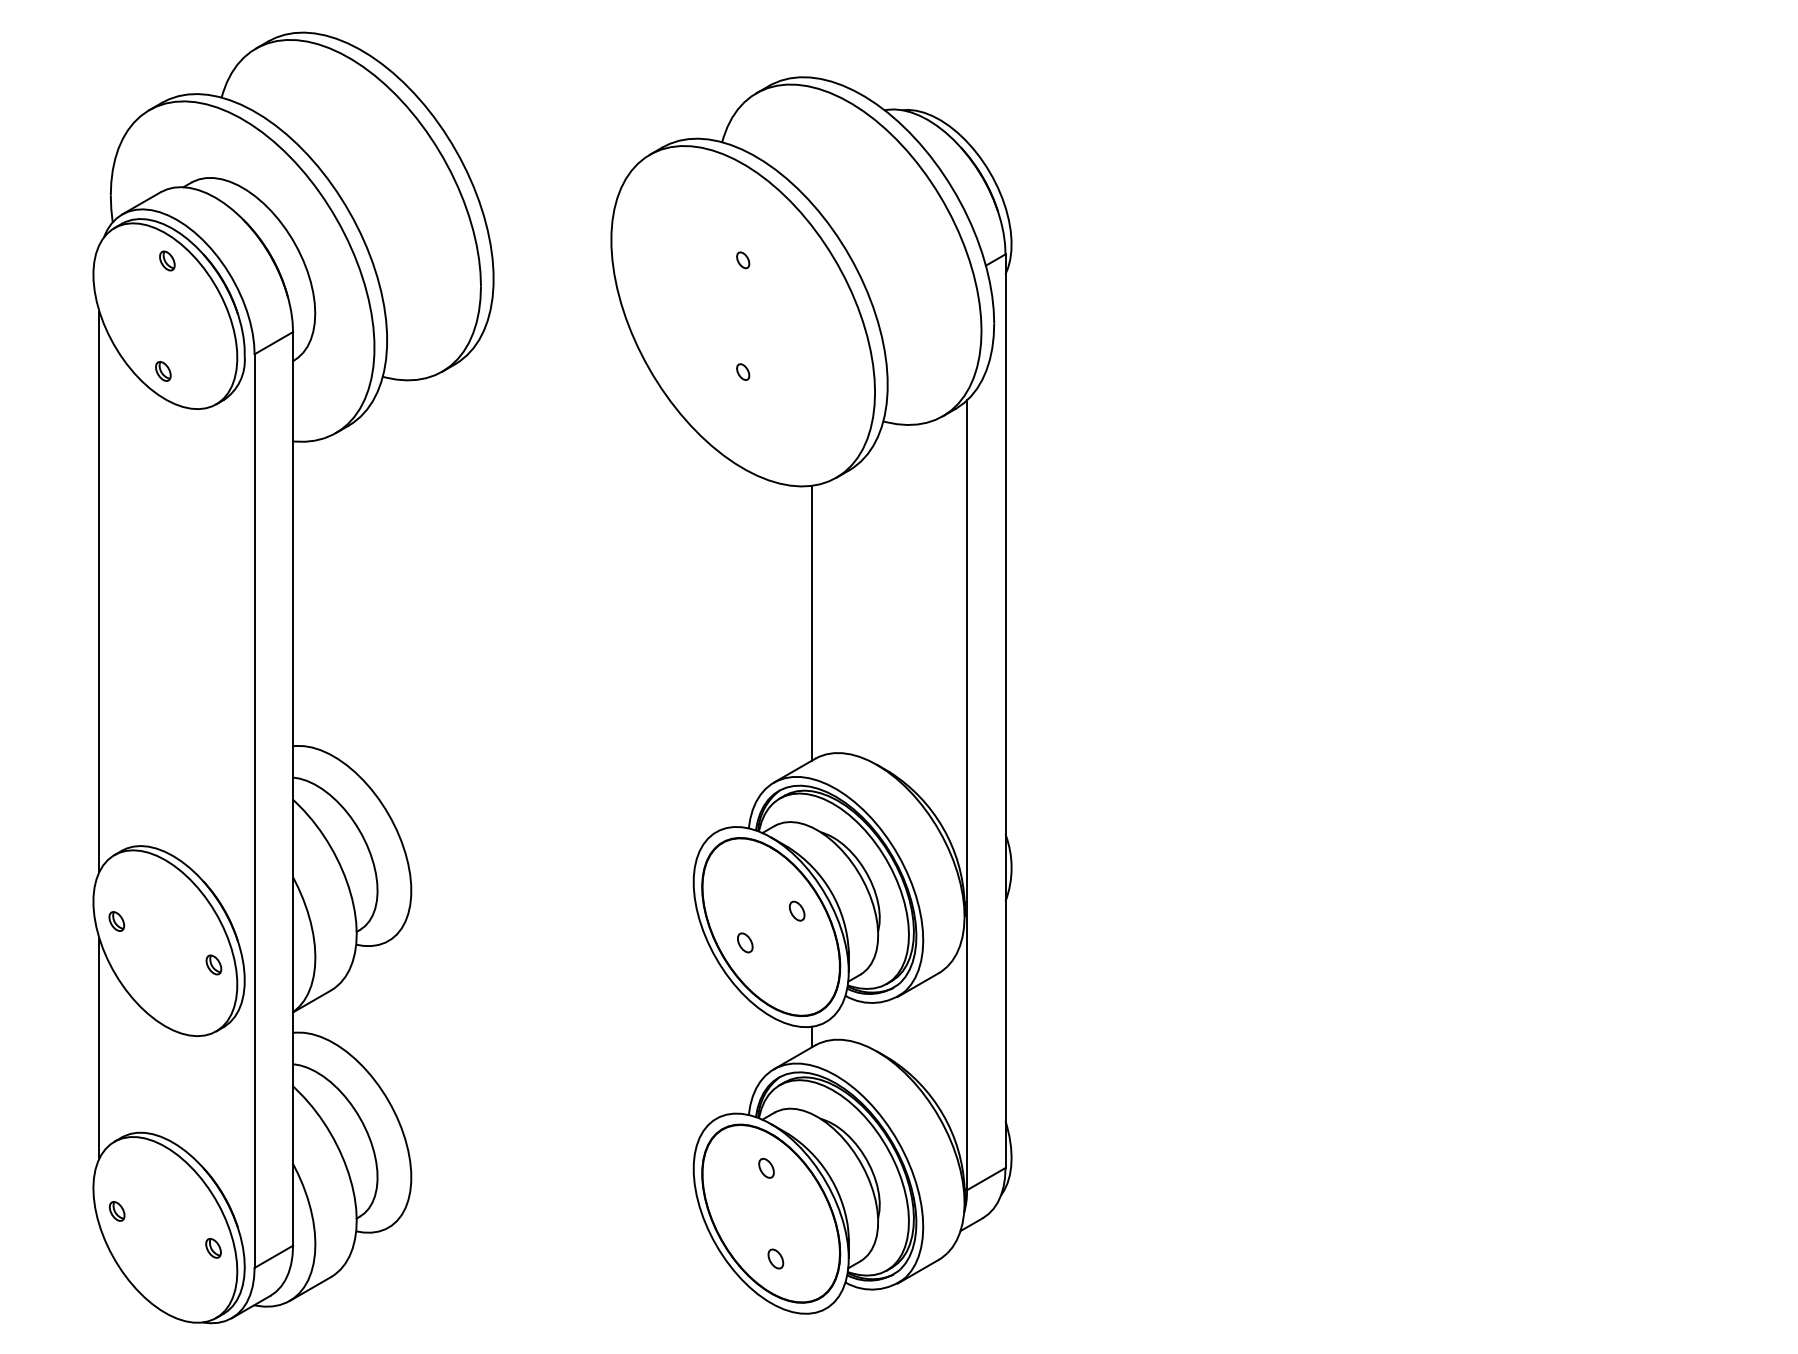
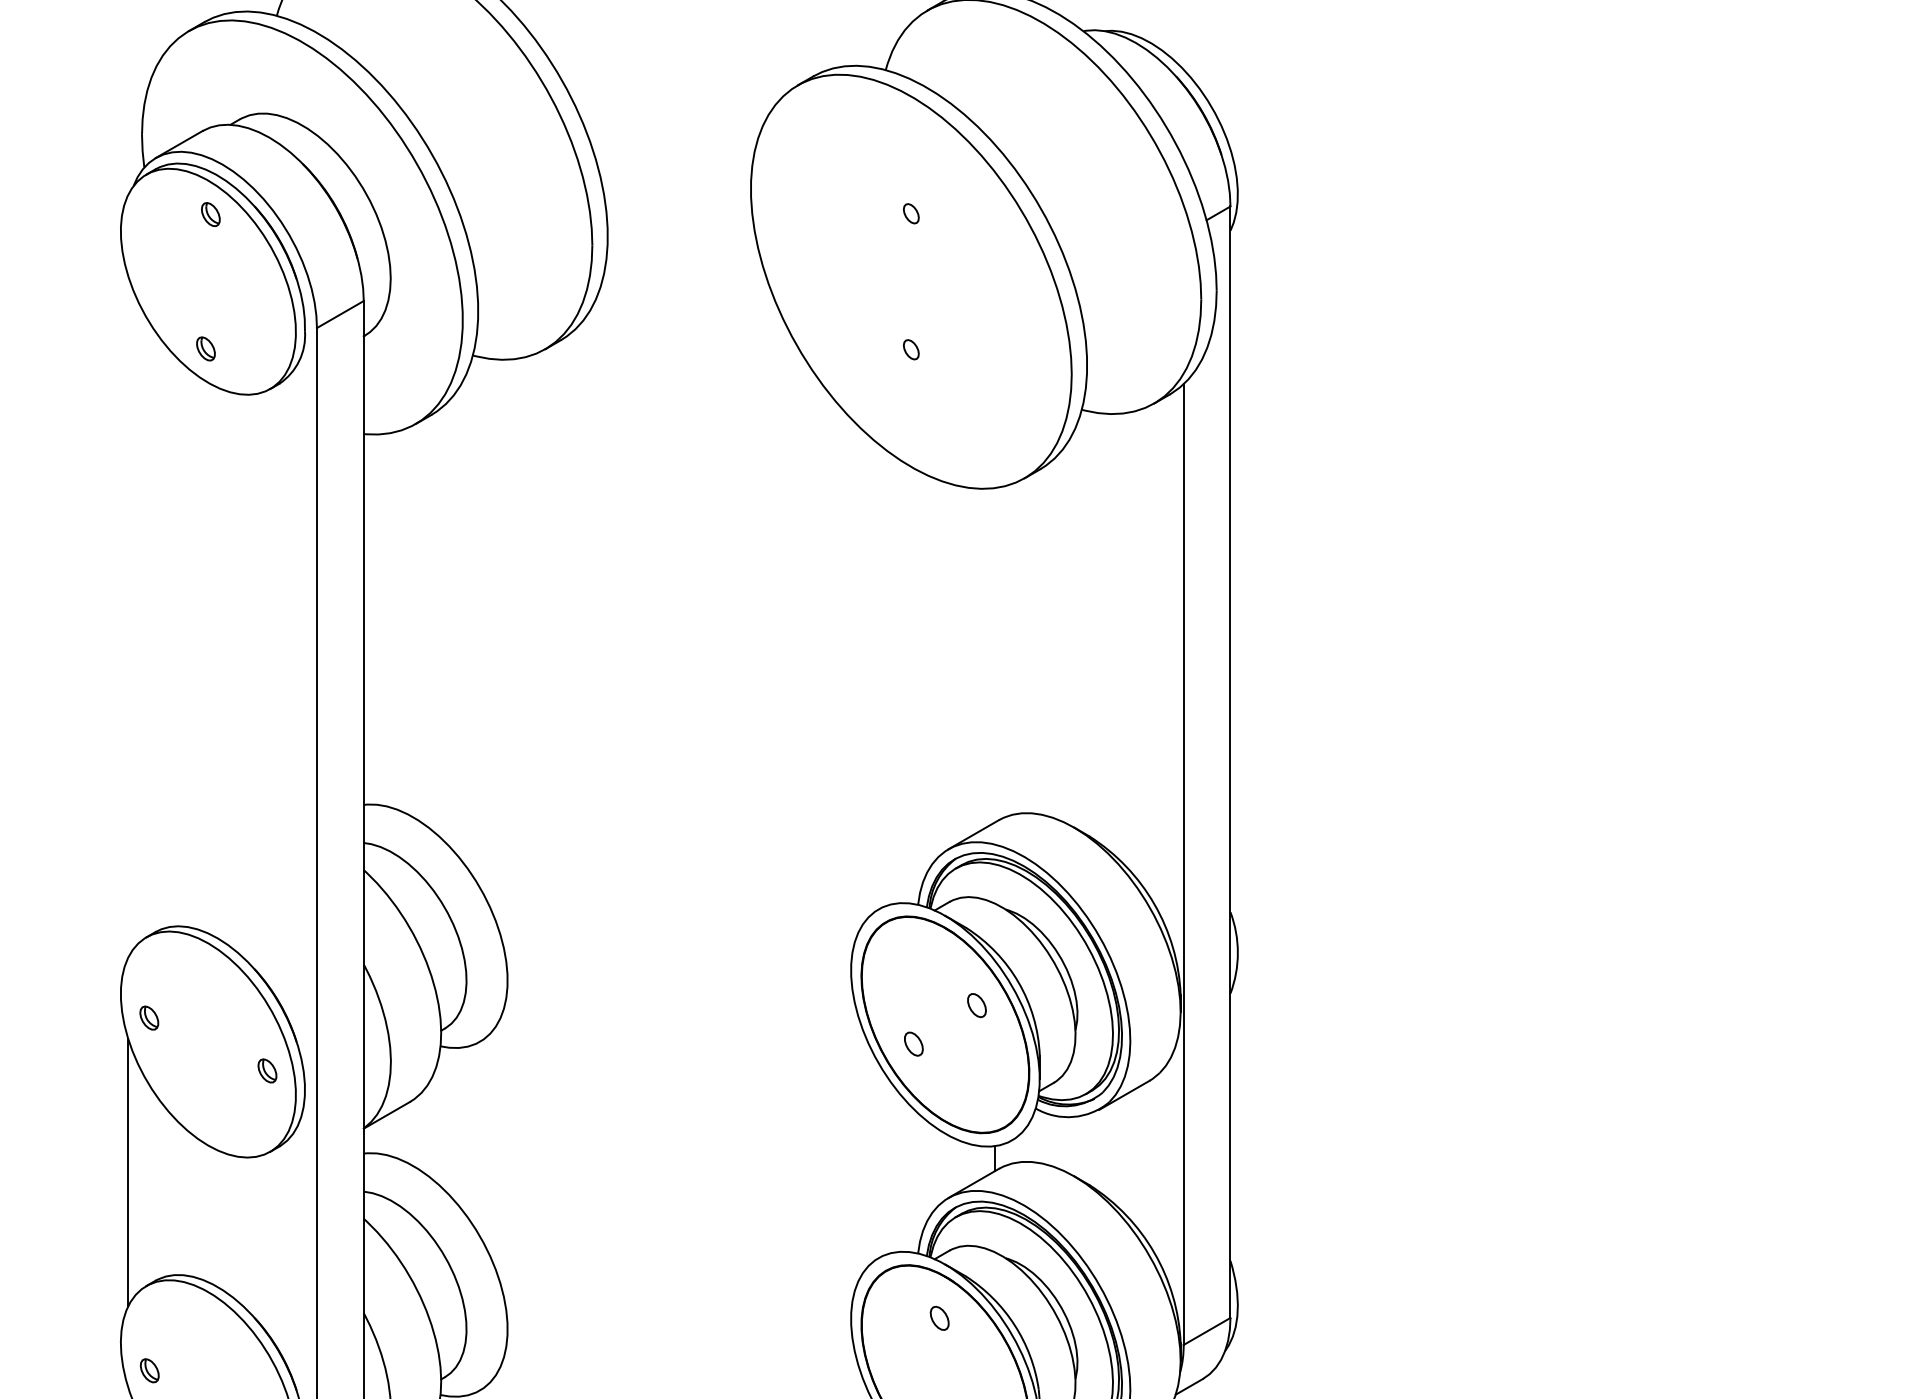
line: (99, 591) -> (128, 616), removed
line: (811, 622) -> (994, 654), removed

